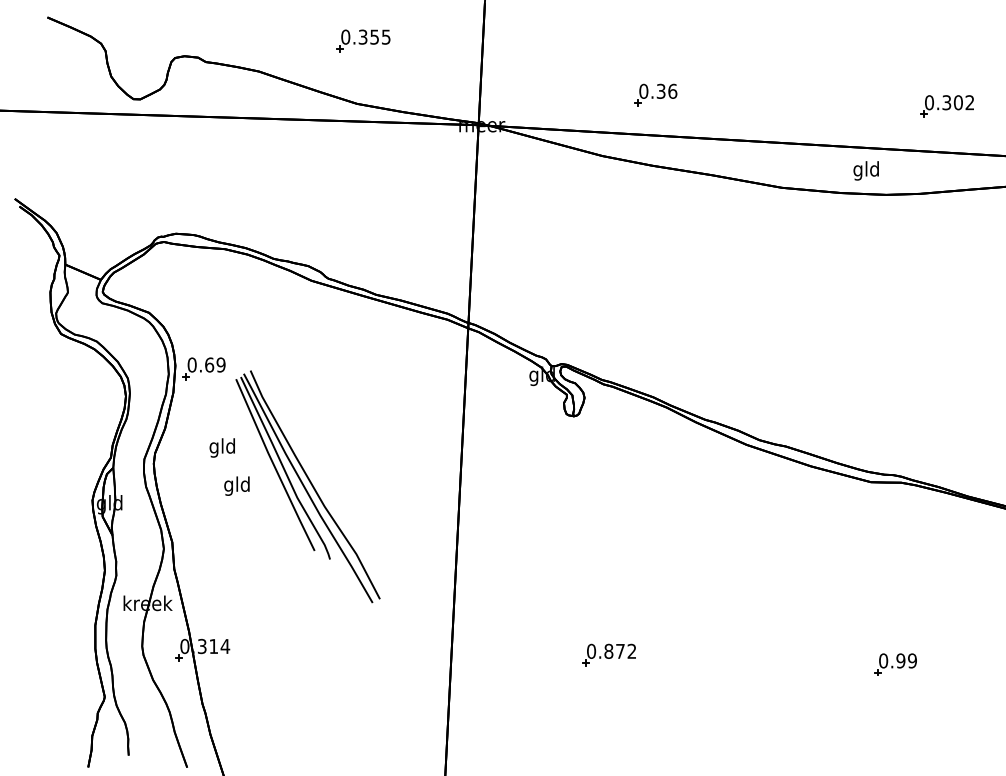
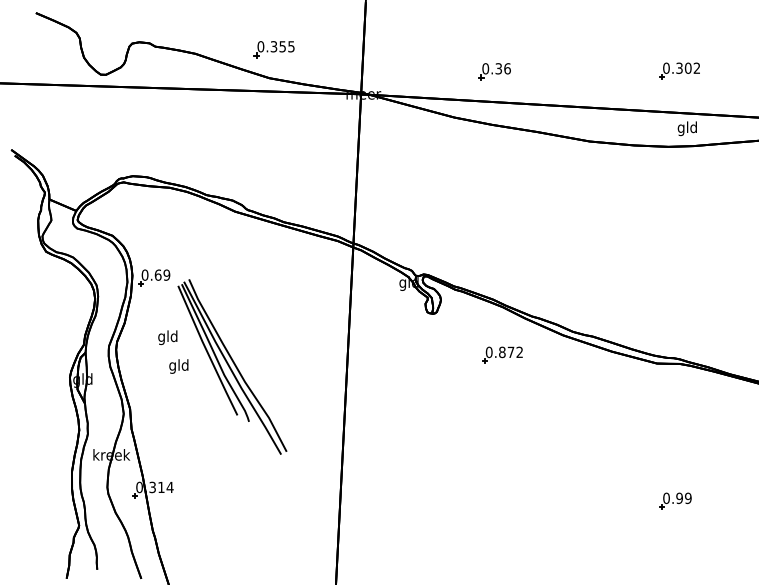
part: (363, 40) -> (274, 49), moved
part: (946, 106) -> (679, 71), moved
text: (865, 170) -> (686, 128), moved
part: (608, 654) -> (502, 354), moved

